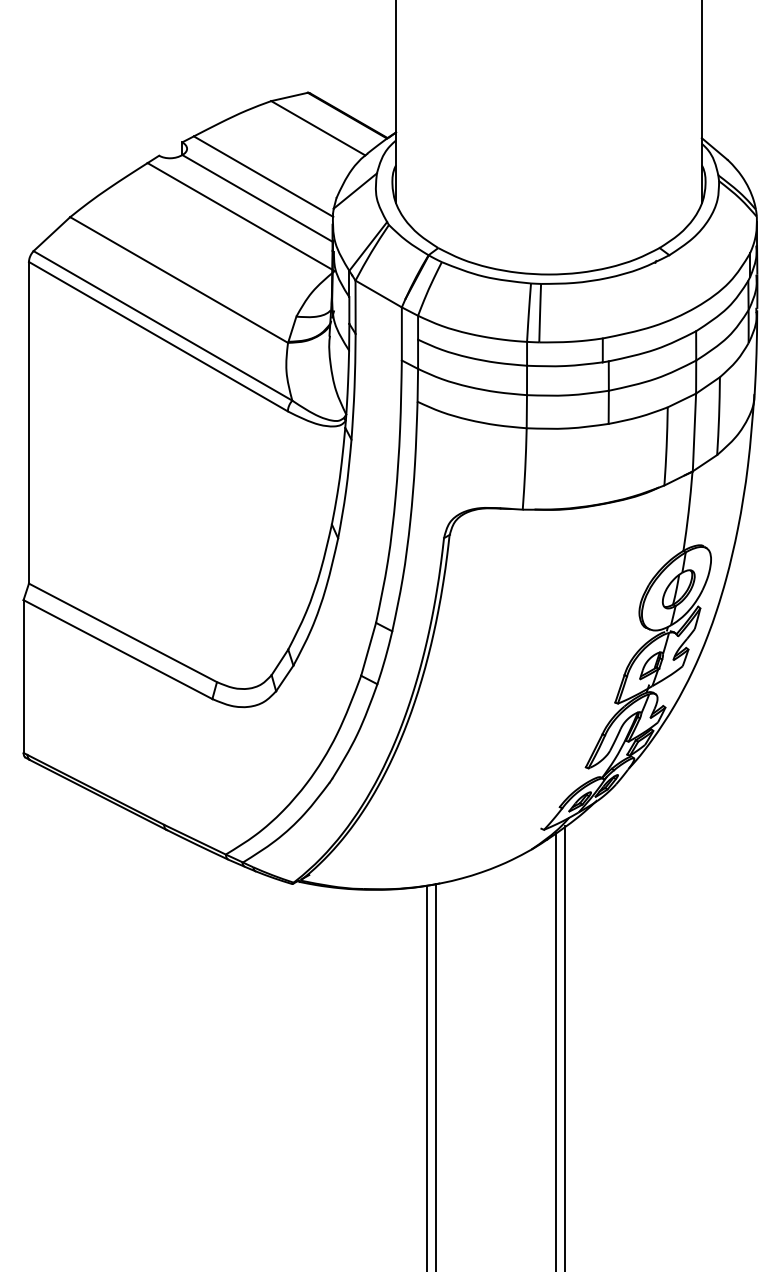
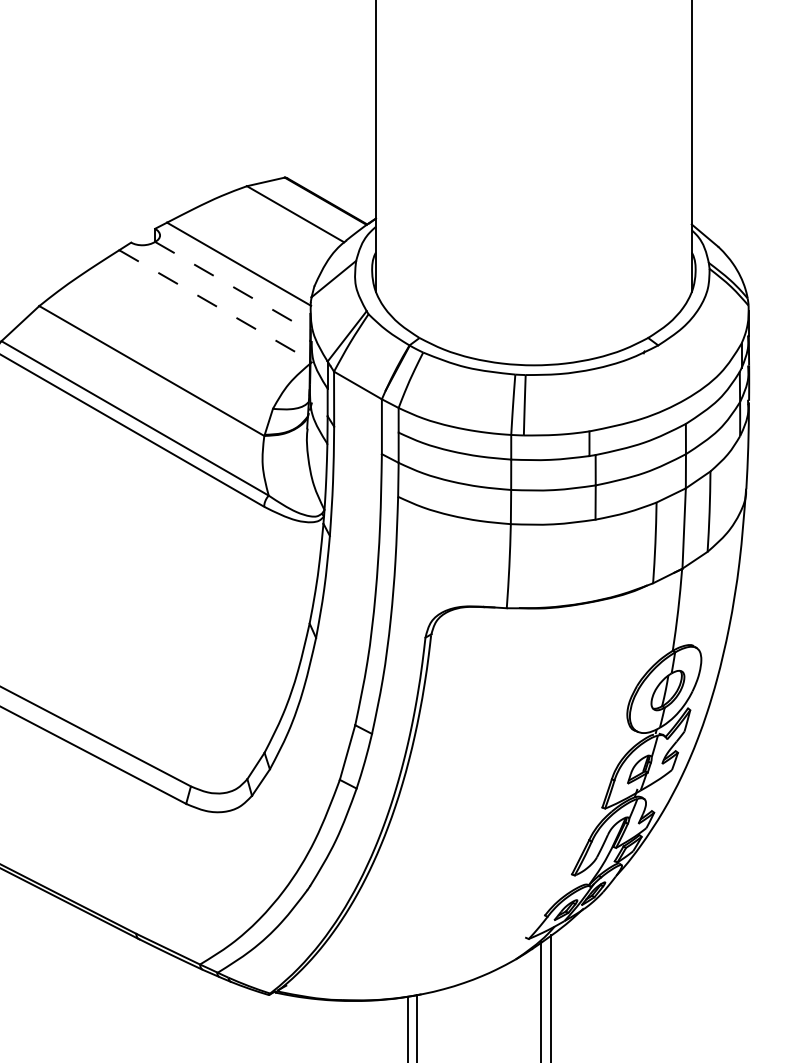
line: (257, 198) -> (232, 286), solid -> dashed
line: (241, 217) -> (216, 306), solid -> dashed

